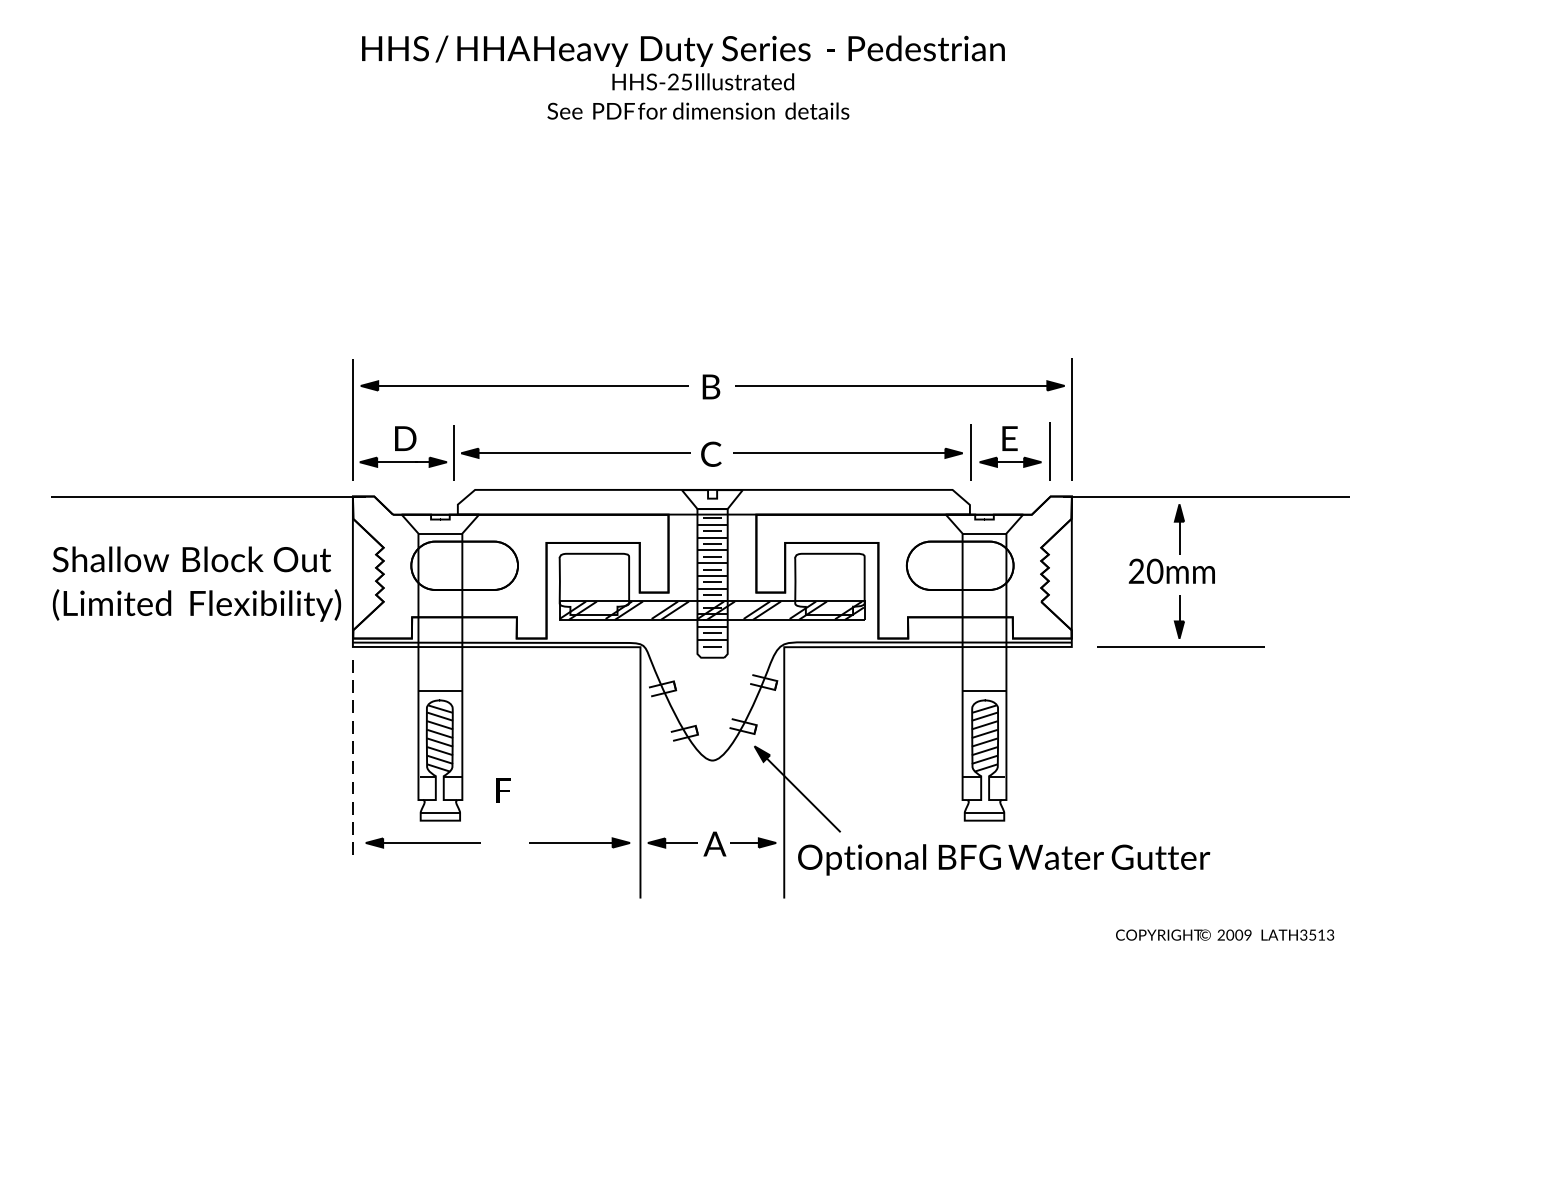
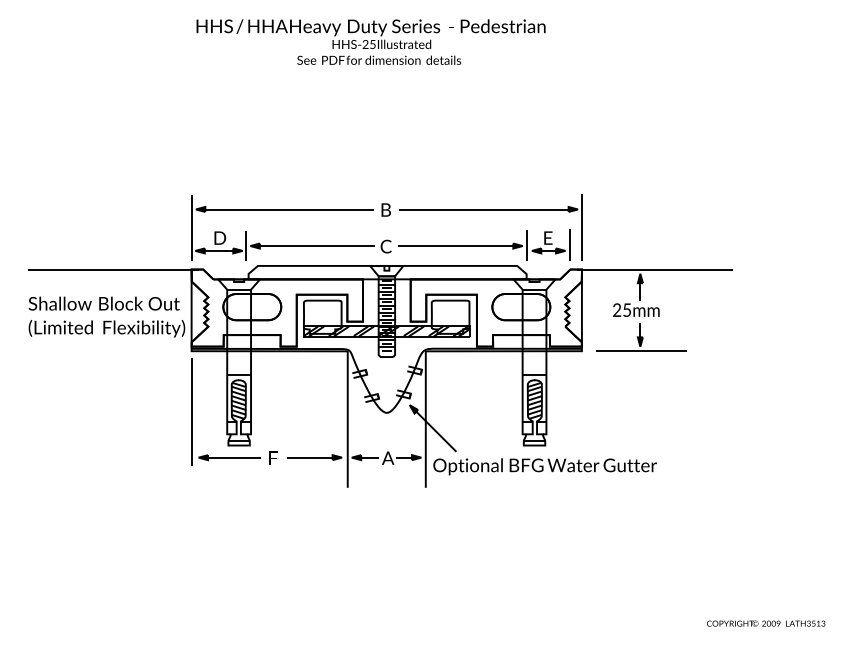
text: (1153, 570) -> (626, 309), 20mm -> 25mm
line: (352, 758) -> (191, 411), dashed -> solid
text: (503, 789) -> (273, 457), moved
text: (1225, 934) -> (766, 623), moved

